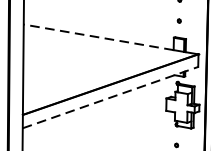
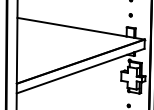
line: (97, 37) -> (71, 27), dashed -> solid
line: (110, 98) -> (80, 71), dashed -> solid

